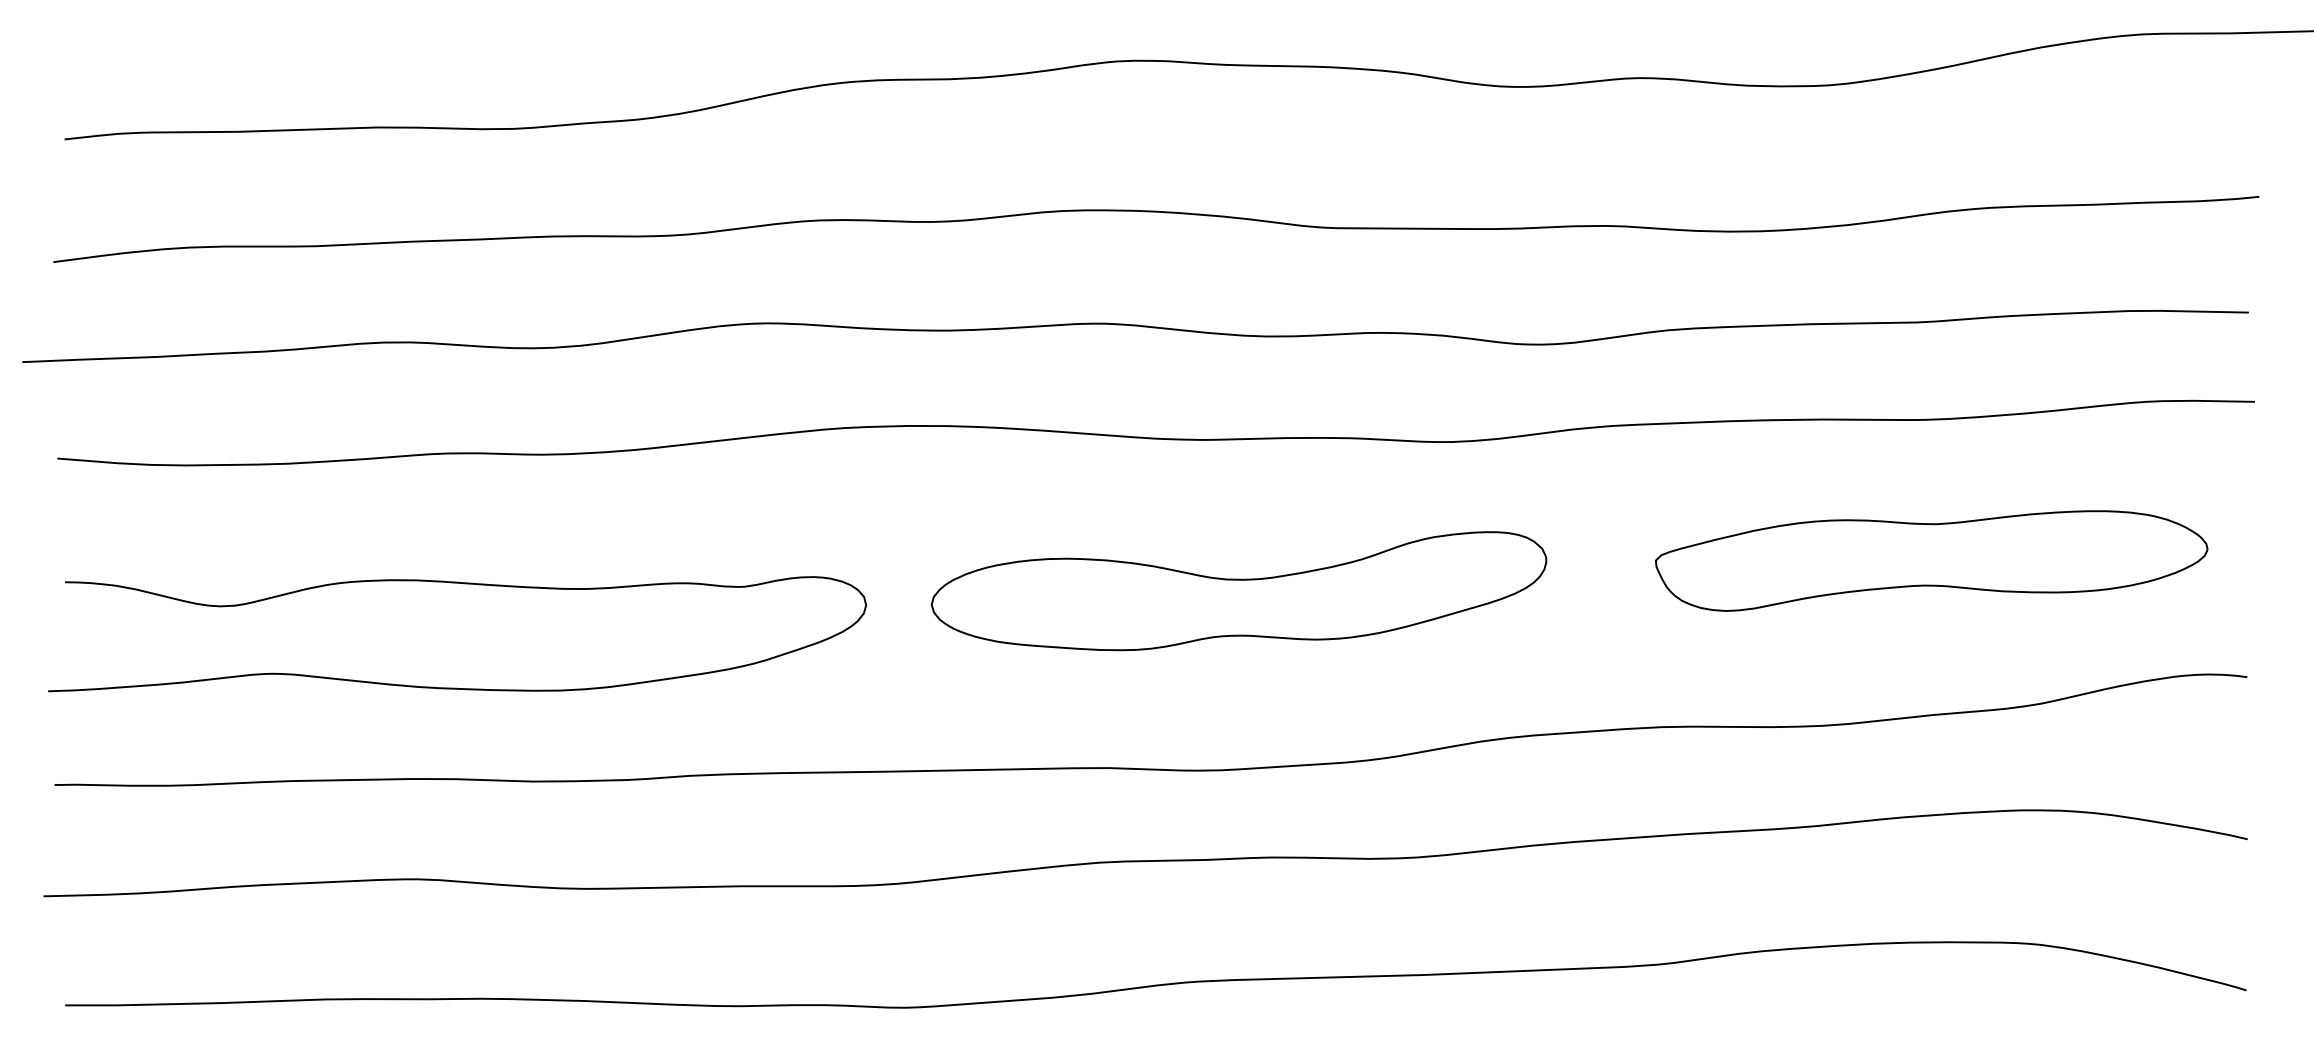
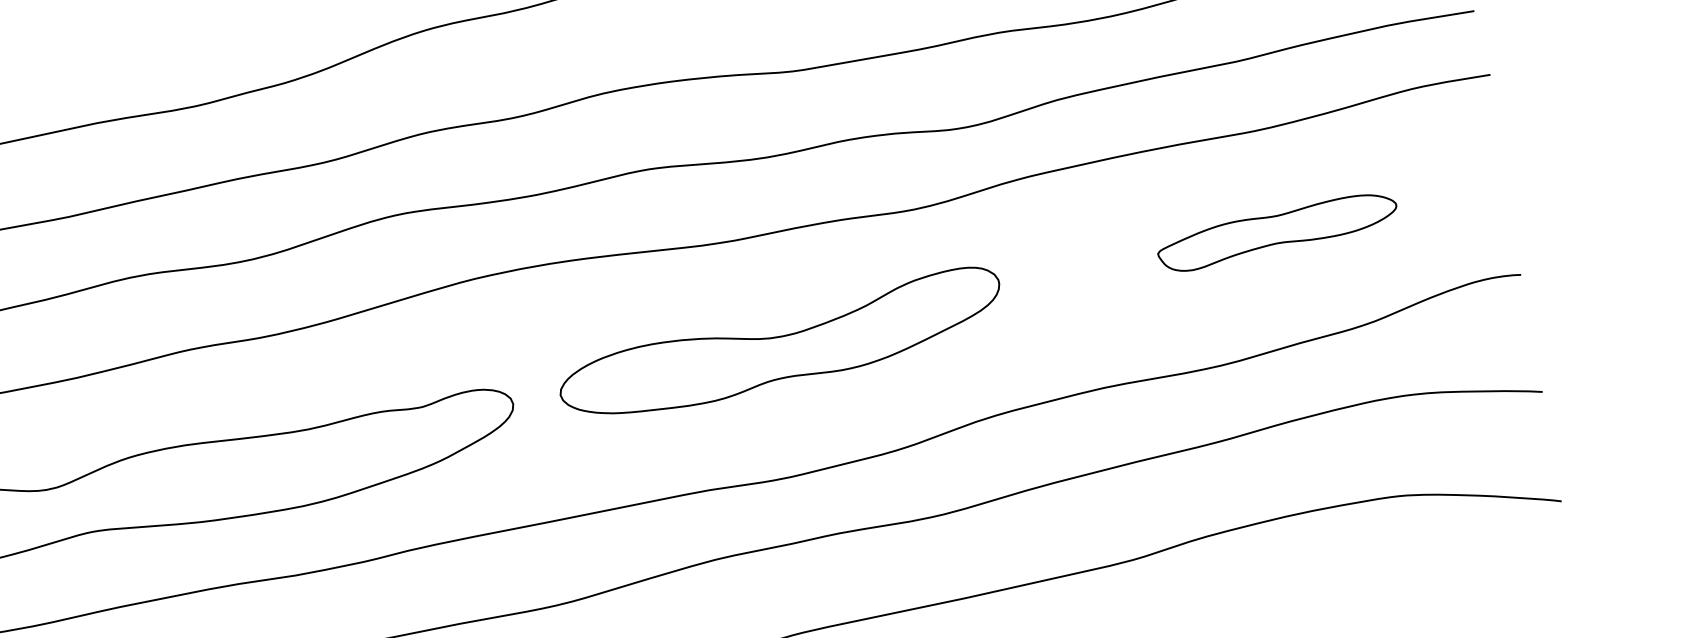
part: (1931, 560) -> (1277, 231), size x0.6

